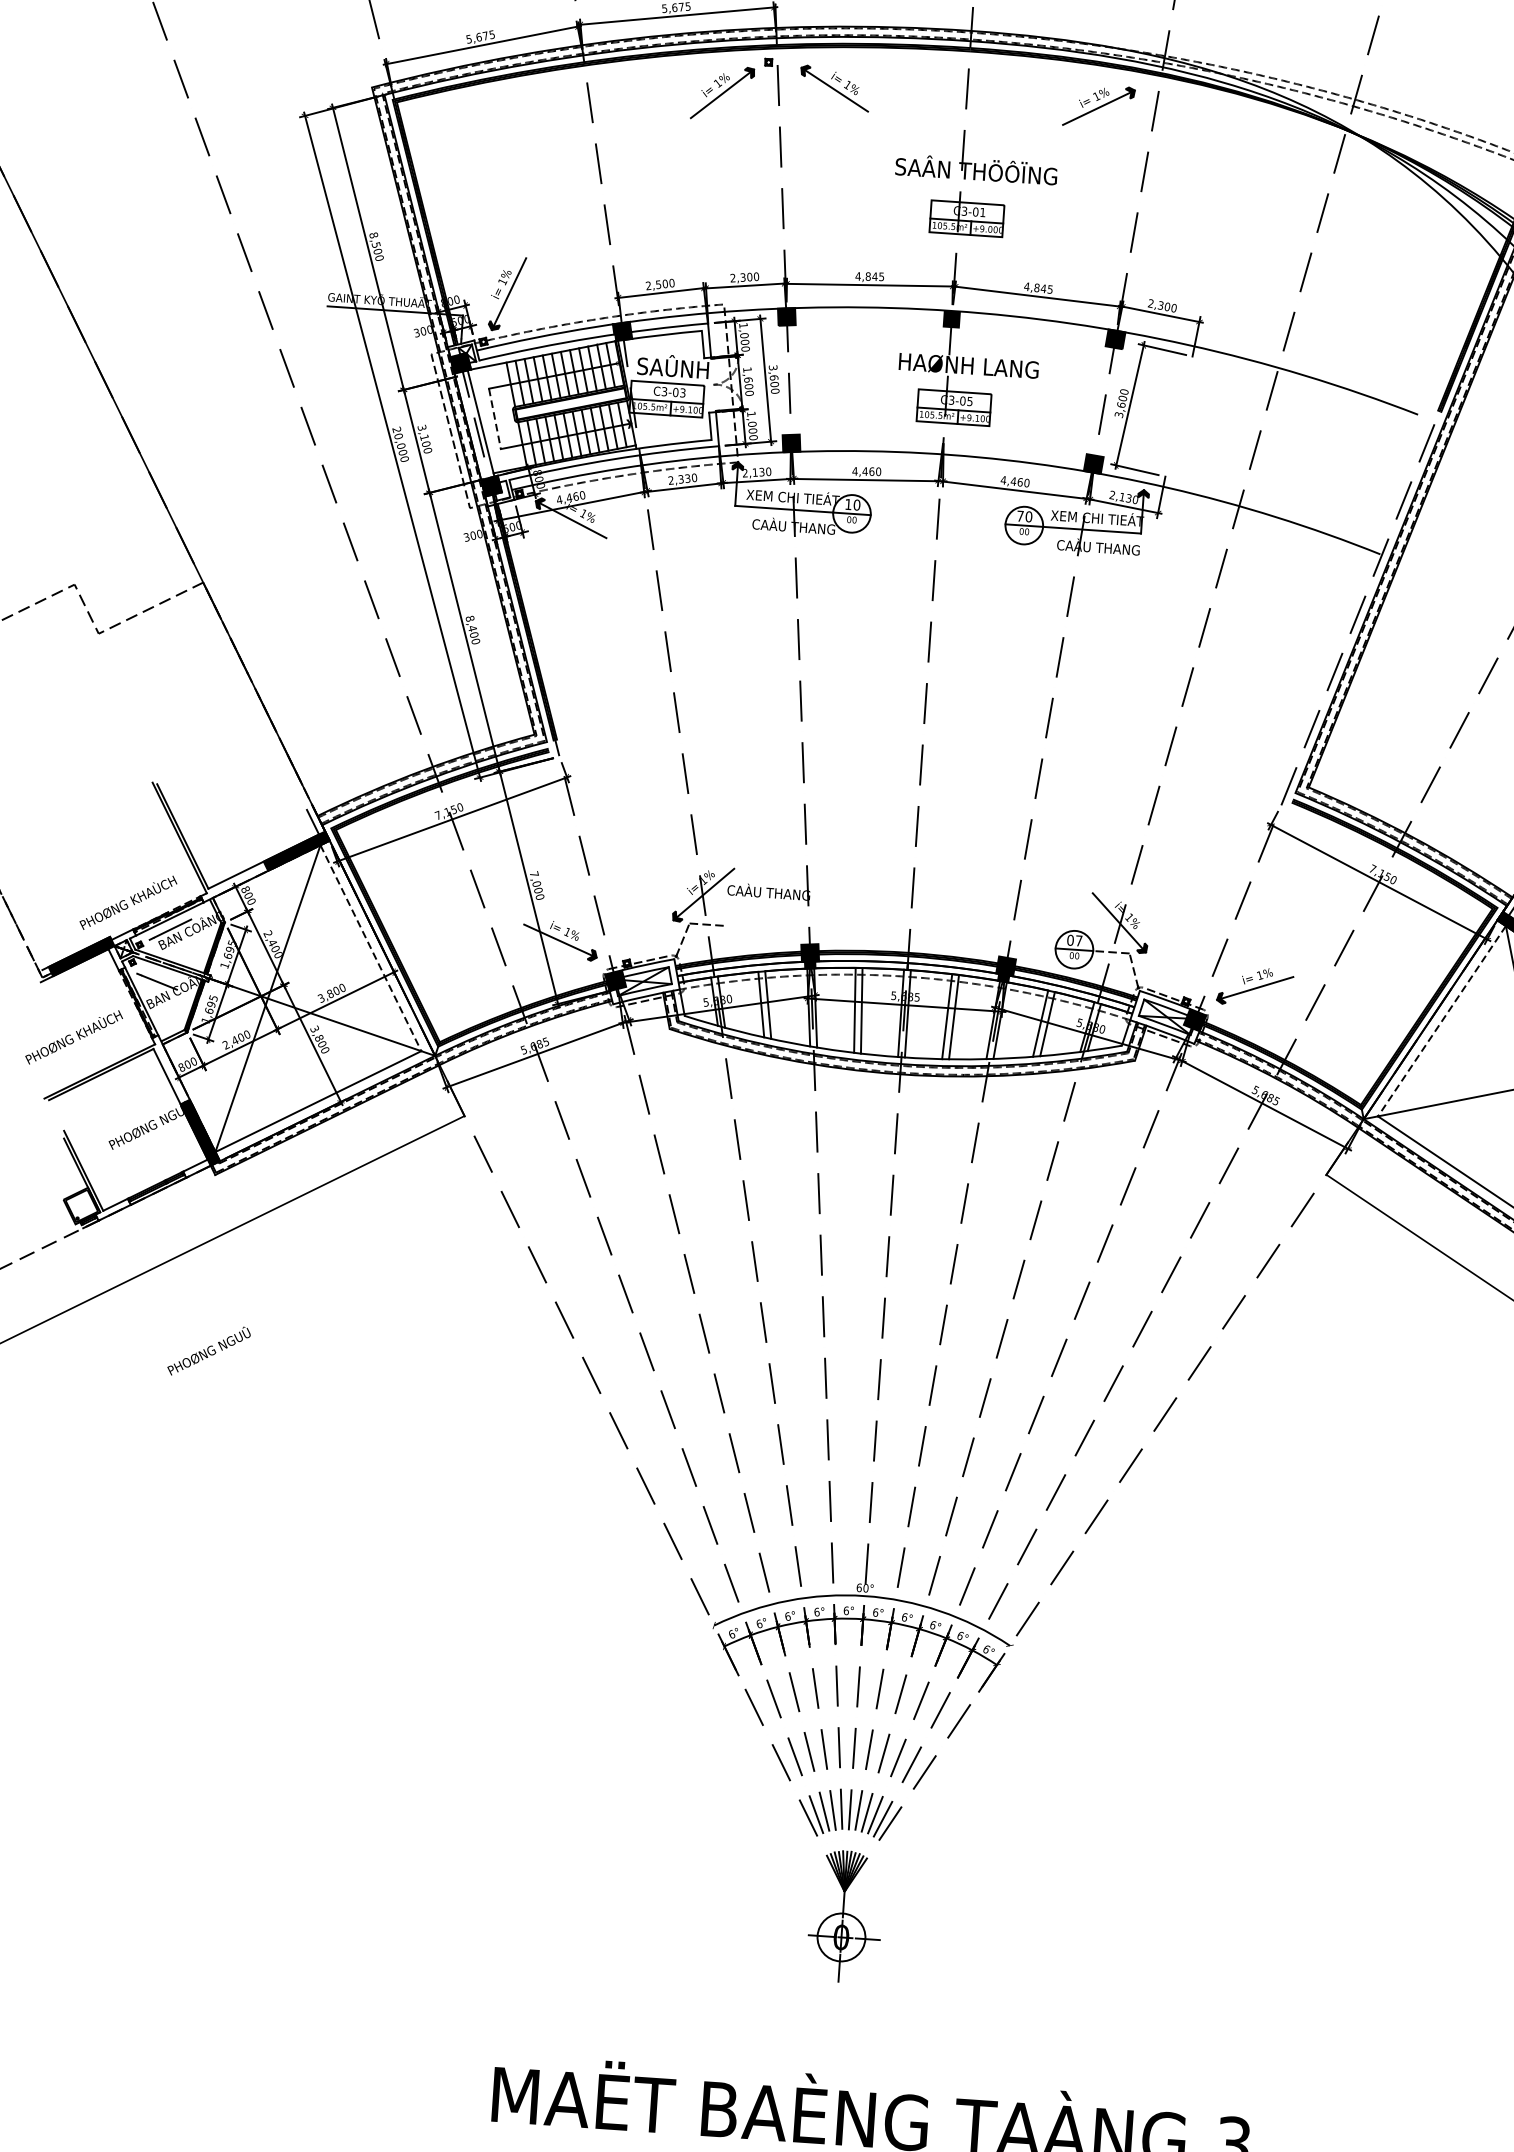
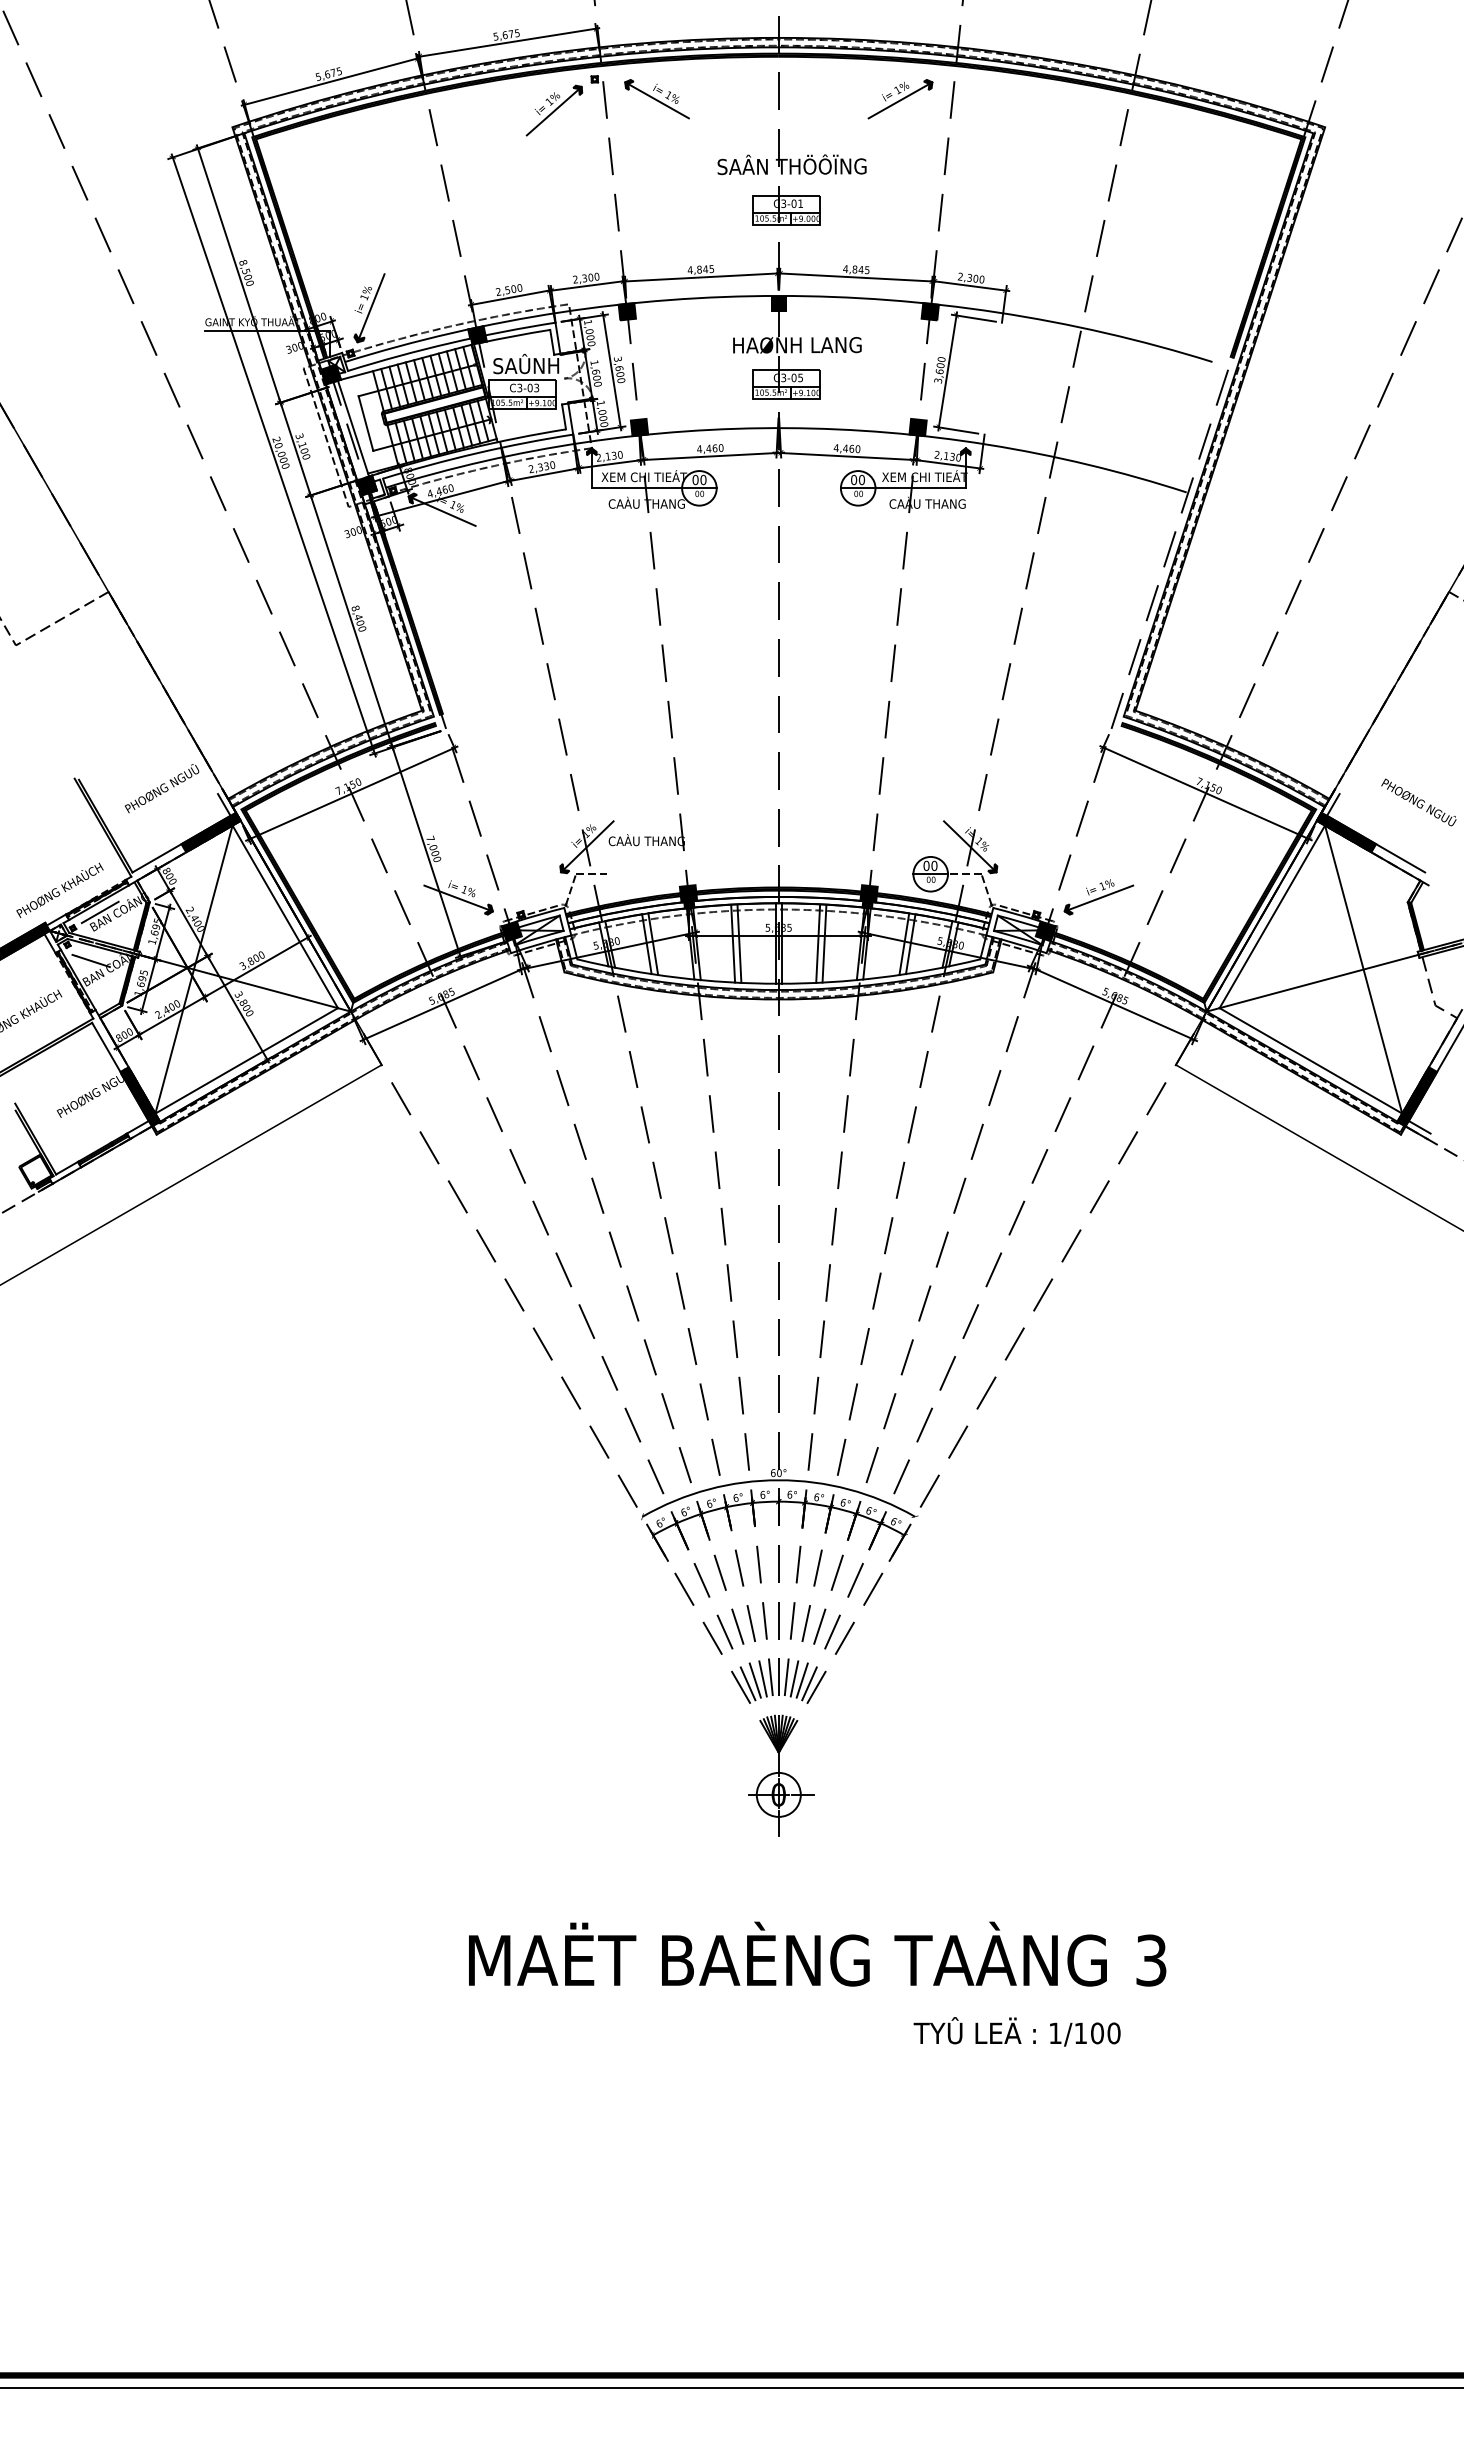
line: (495, 419) -> (366, 424), dashed -> solid
text: (848, 503) -> (695, 479), 10 -> 00
text: (1020, 515) -> (854, 479), 70 -> 00
text: (1079, 940) -> (934, 865), 07 -> 00
line: (371, 948) -> (285, 917), dashed -> solid
line: (1442, 1021) -> (1272, 917), dashed -> solid
text: (209, 1351) -> (162, 788), moved

